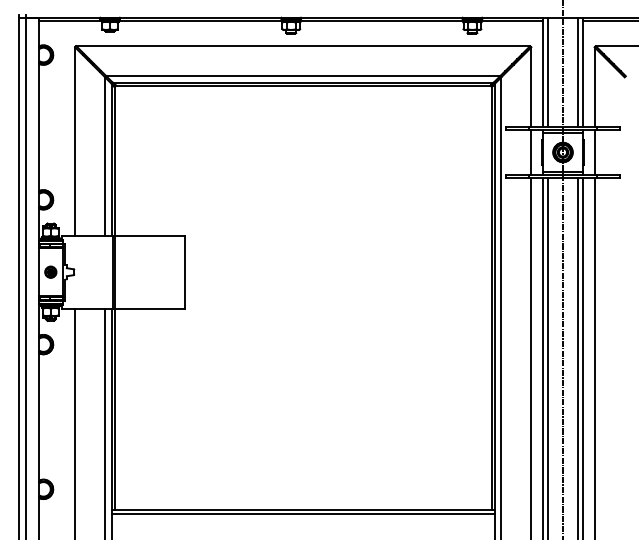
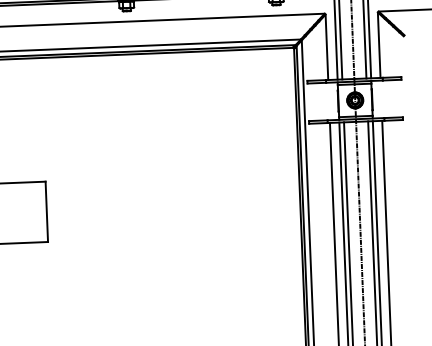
line: (531, 152) -> (329, 101), removed
line: (594, 152) -> (381, 99), removed

